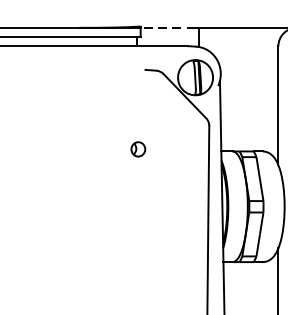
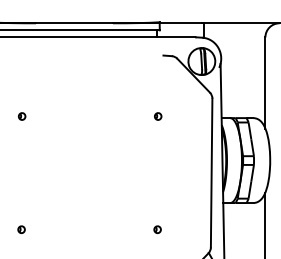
line: (167, 28) -> (180, 23), dashed -> solid
part: (139, 149) -> (158, 116), size x0.62
part: (137, 296) -> (157, 229), added

